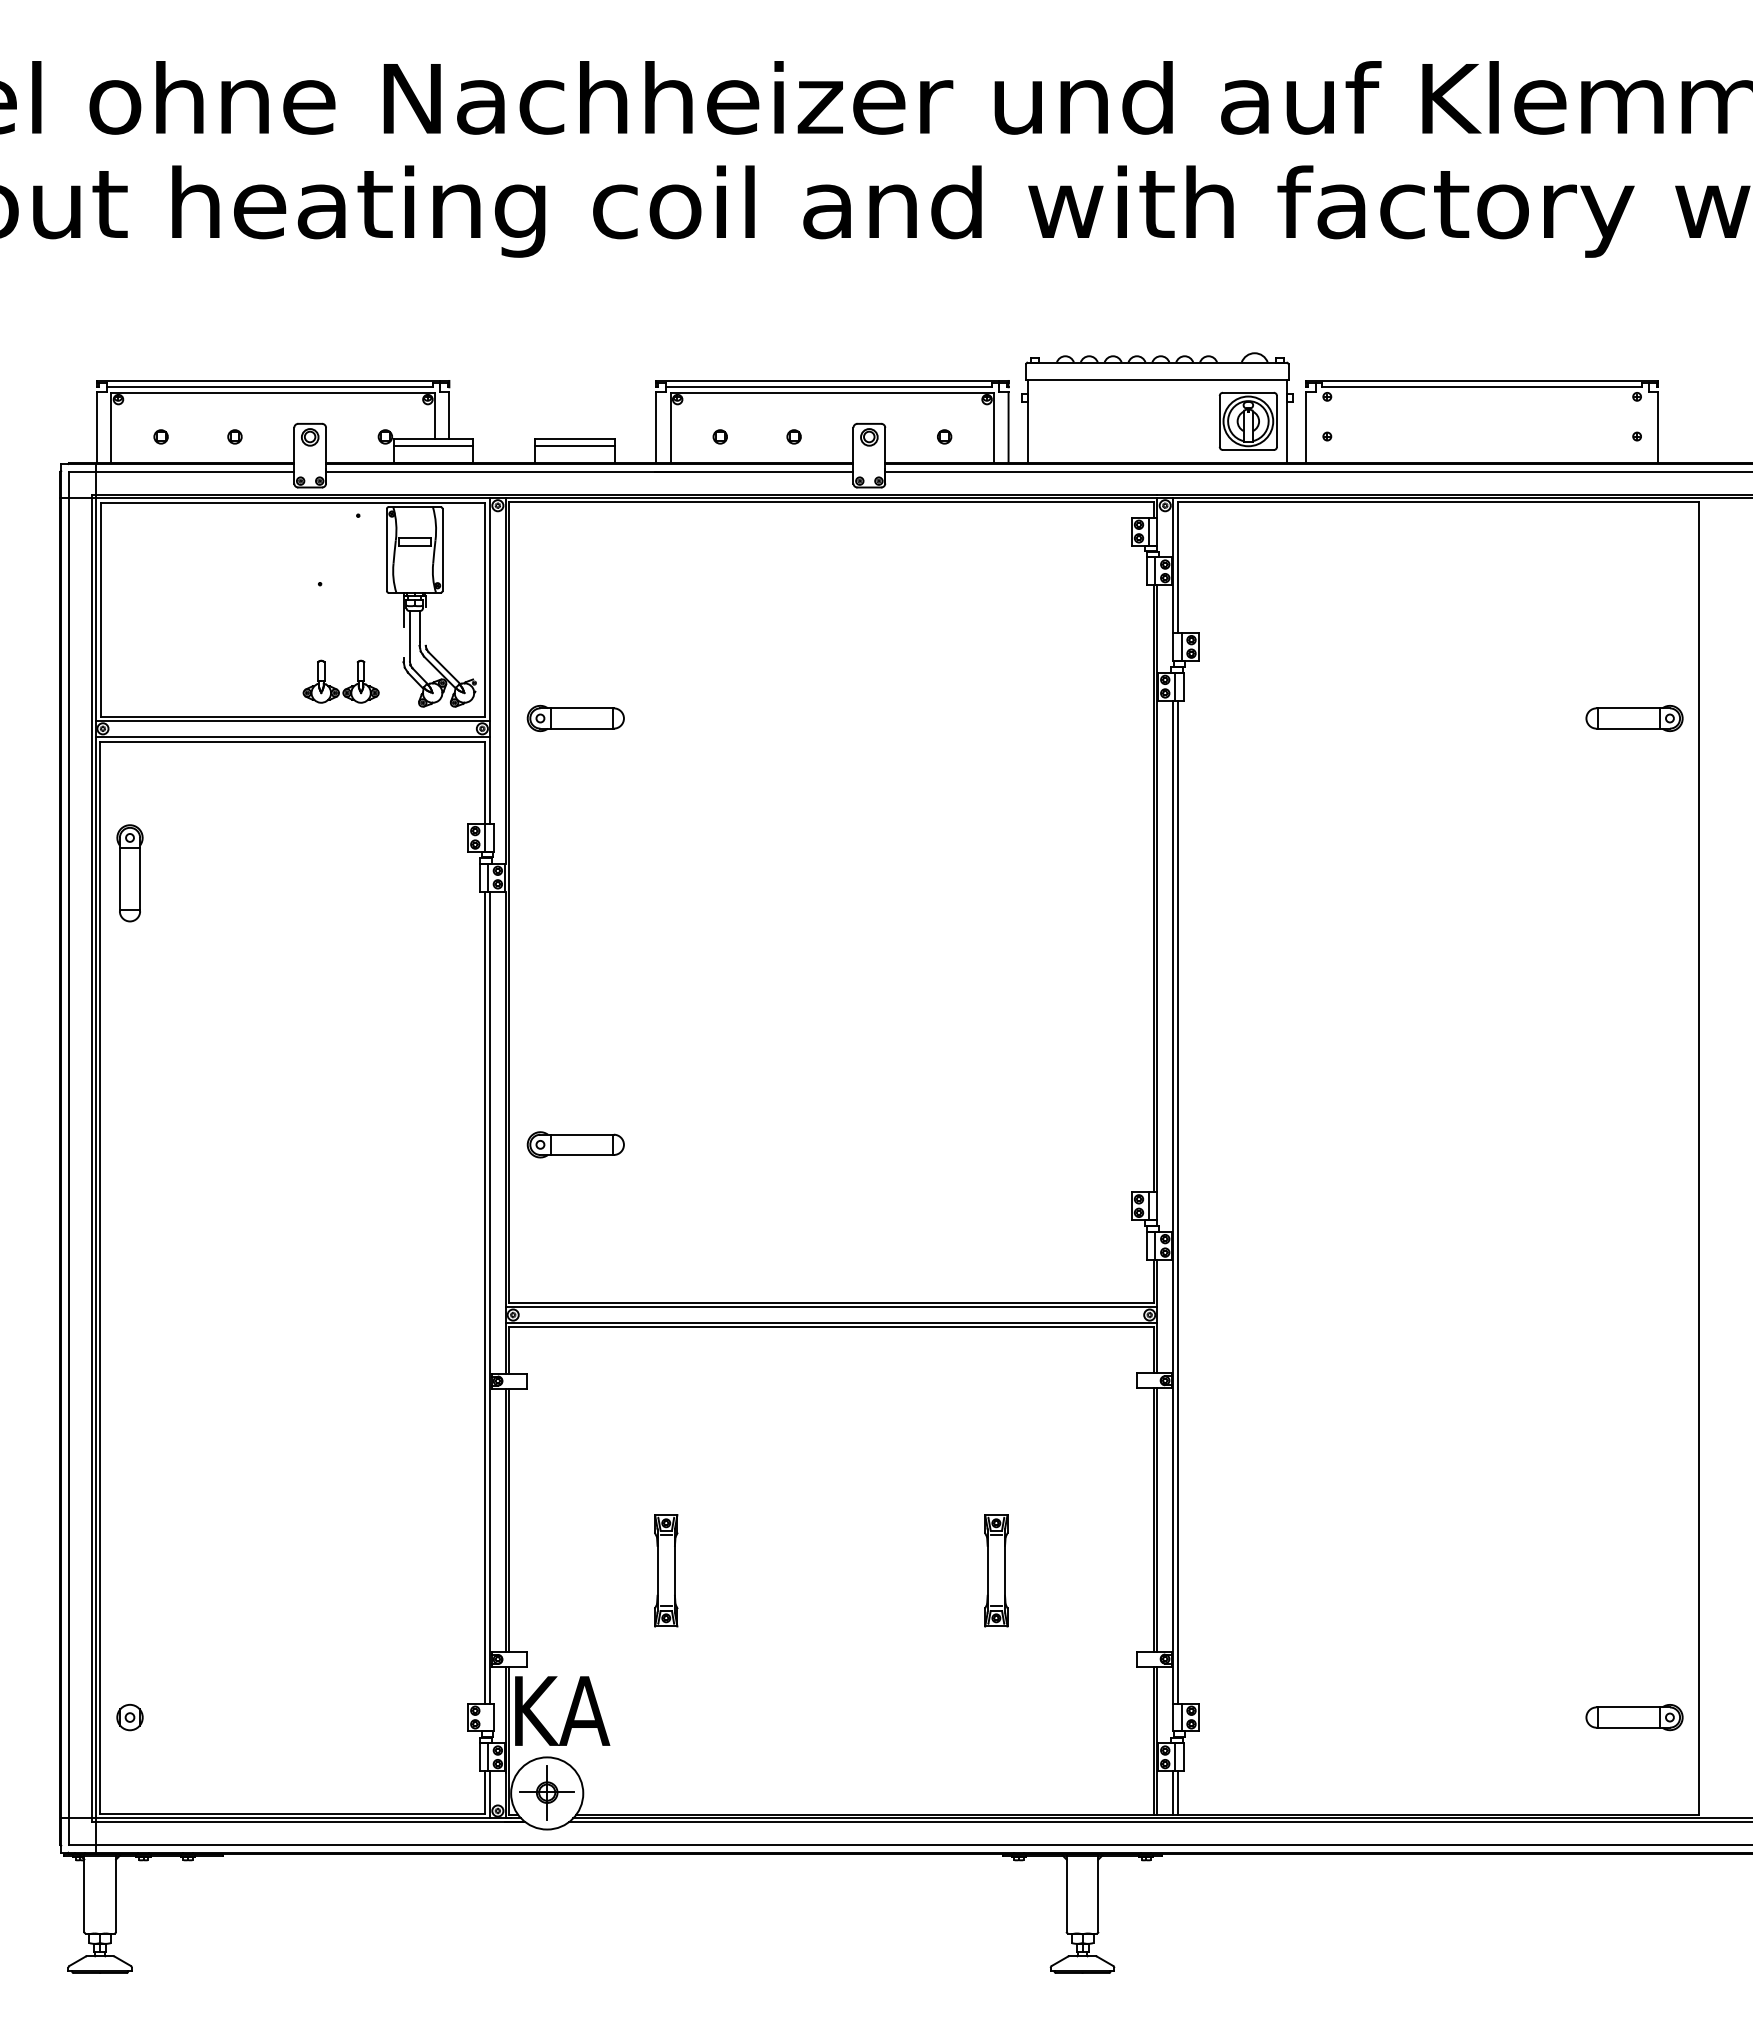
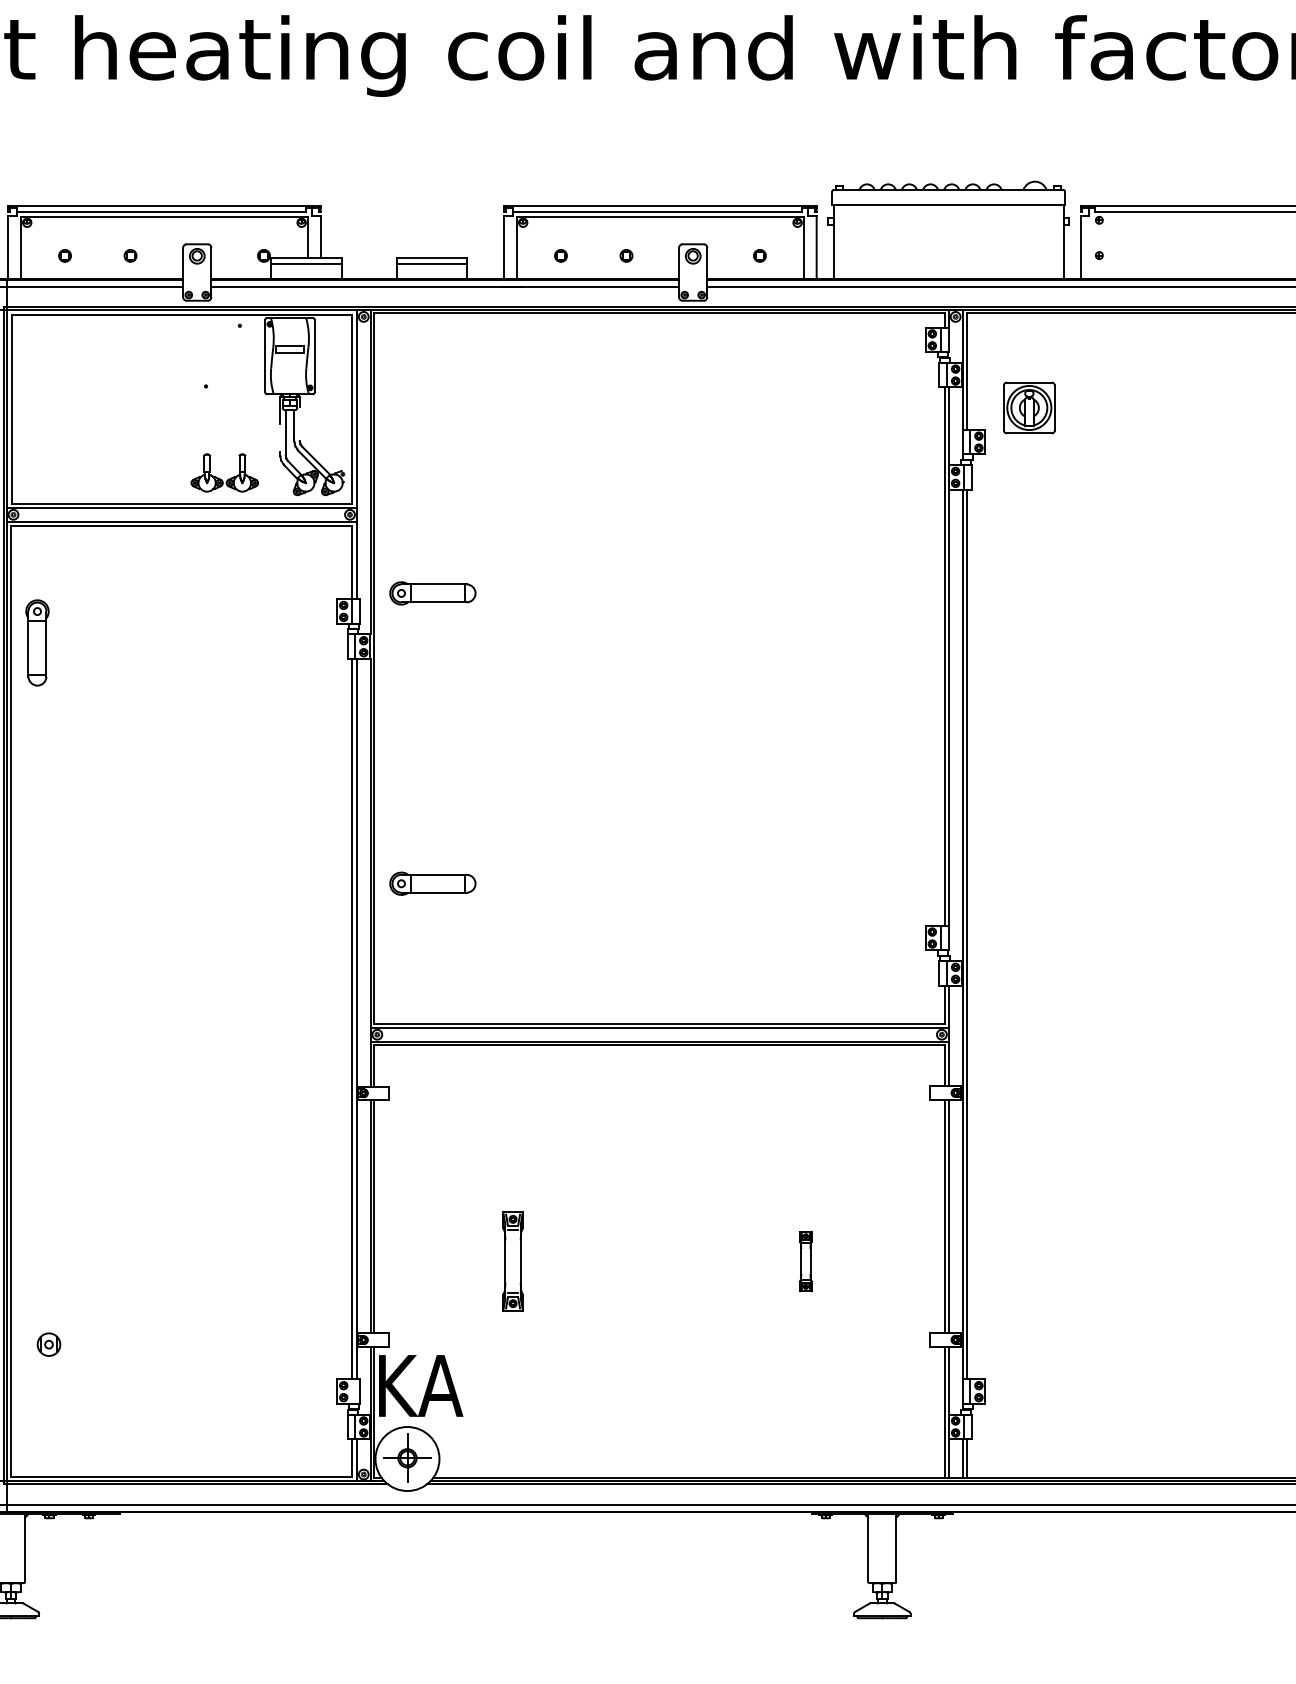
part: (1247, 420) -> (1028, 407), moved
part: (575, 718) -> (432, 593), moved
part: (996, 1570) -> (805, 1261), size x0.6
part: (129, 1717) -> (48, 1344), moved

